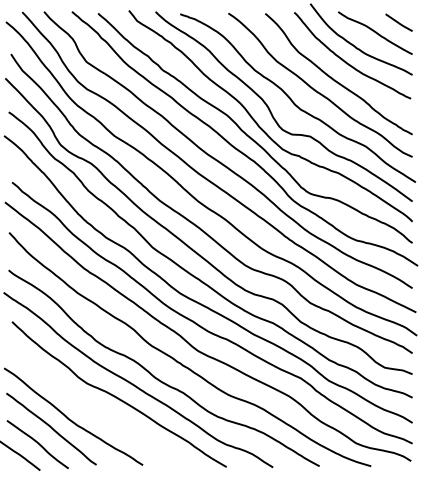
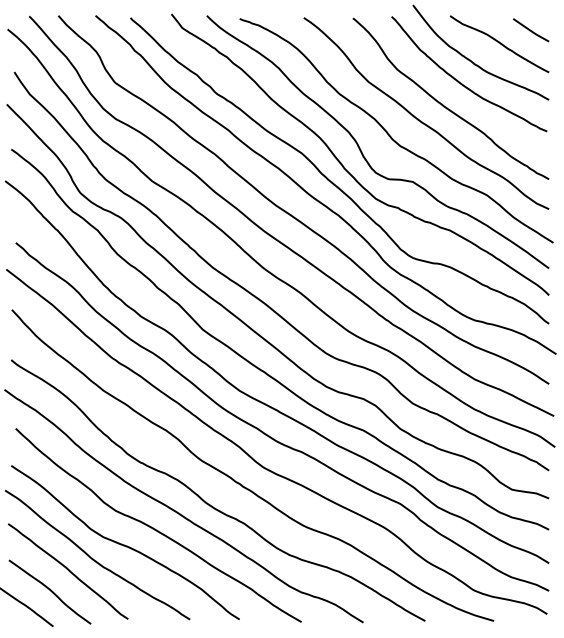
curve: (93, 408) -> (124, 544), added

